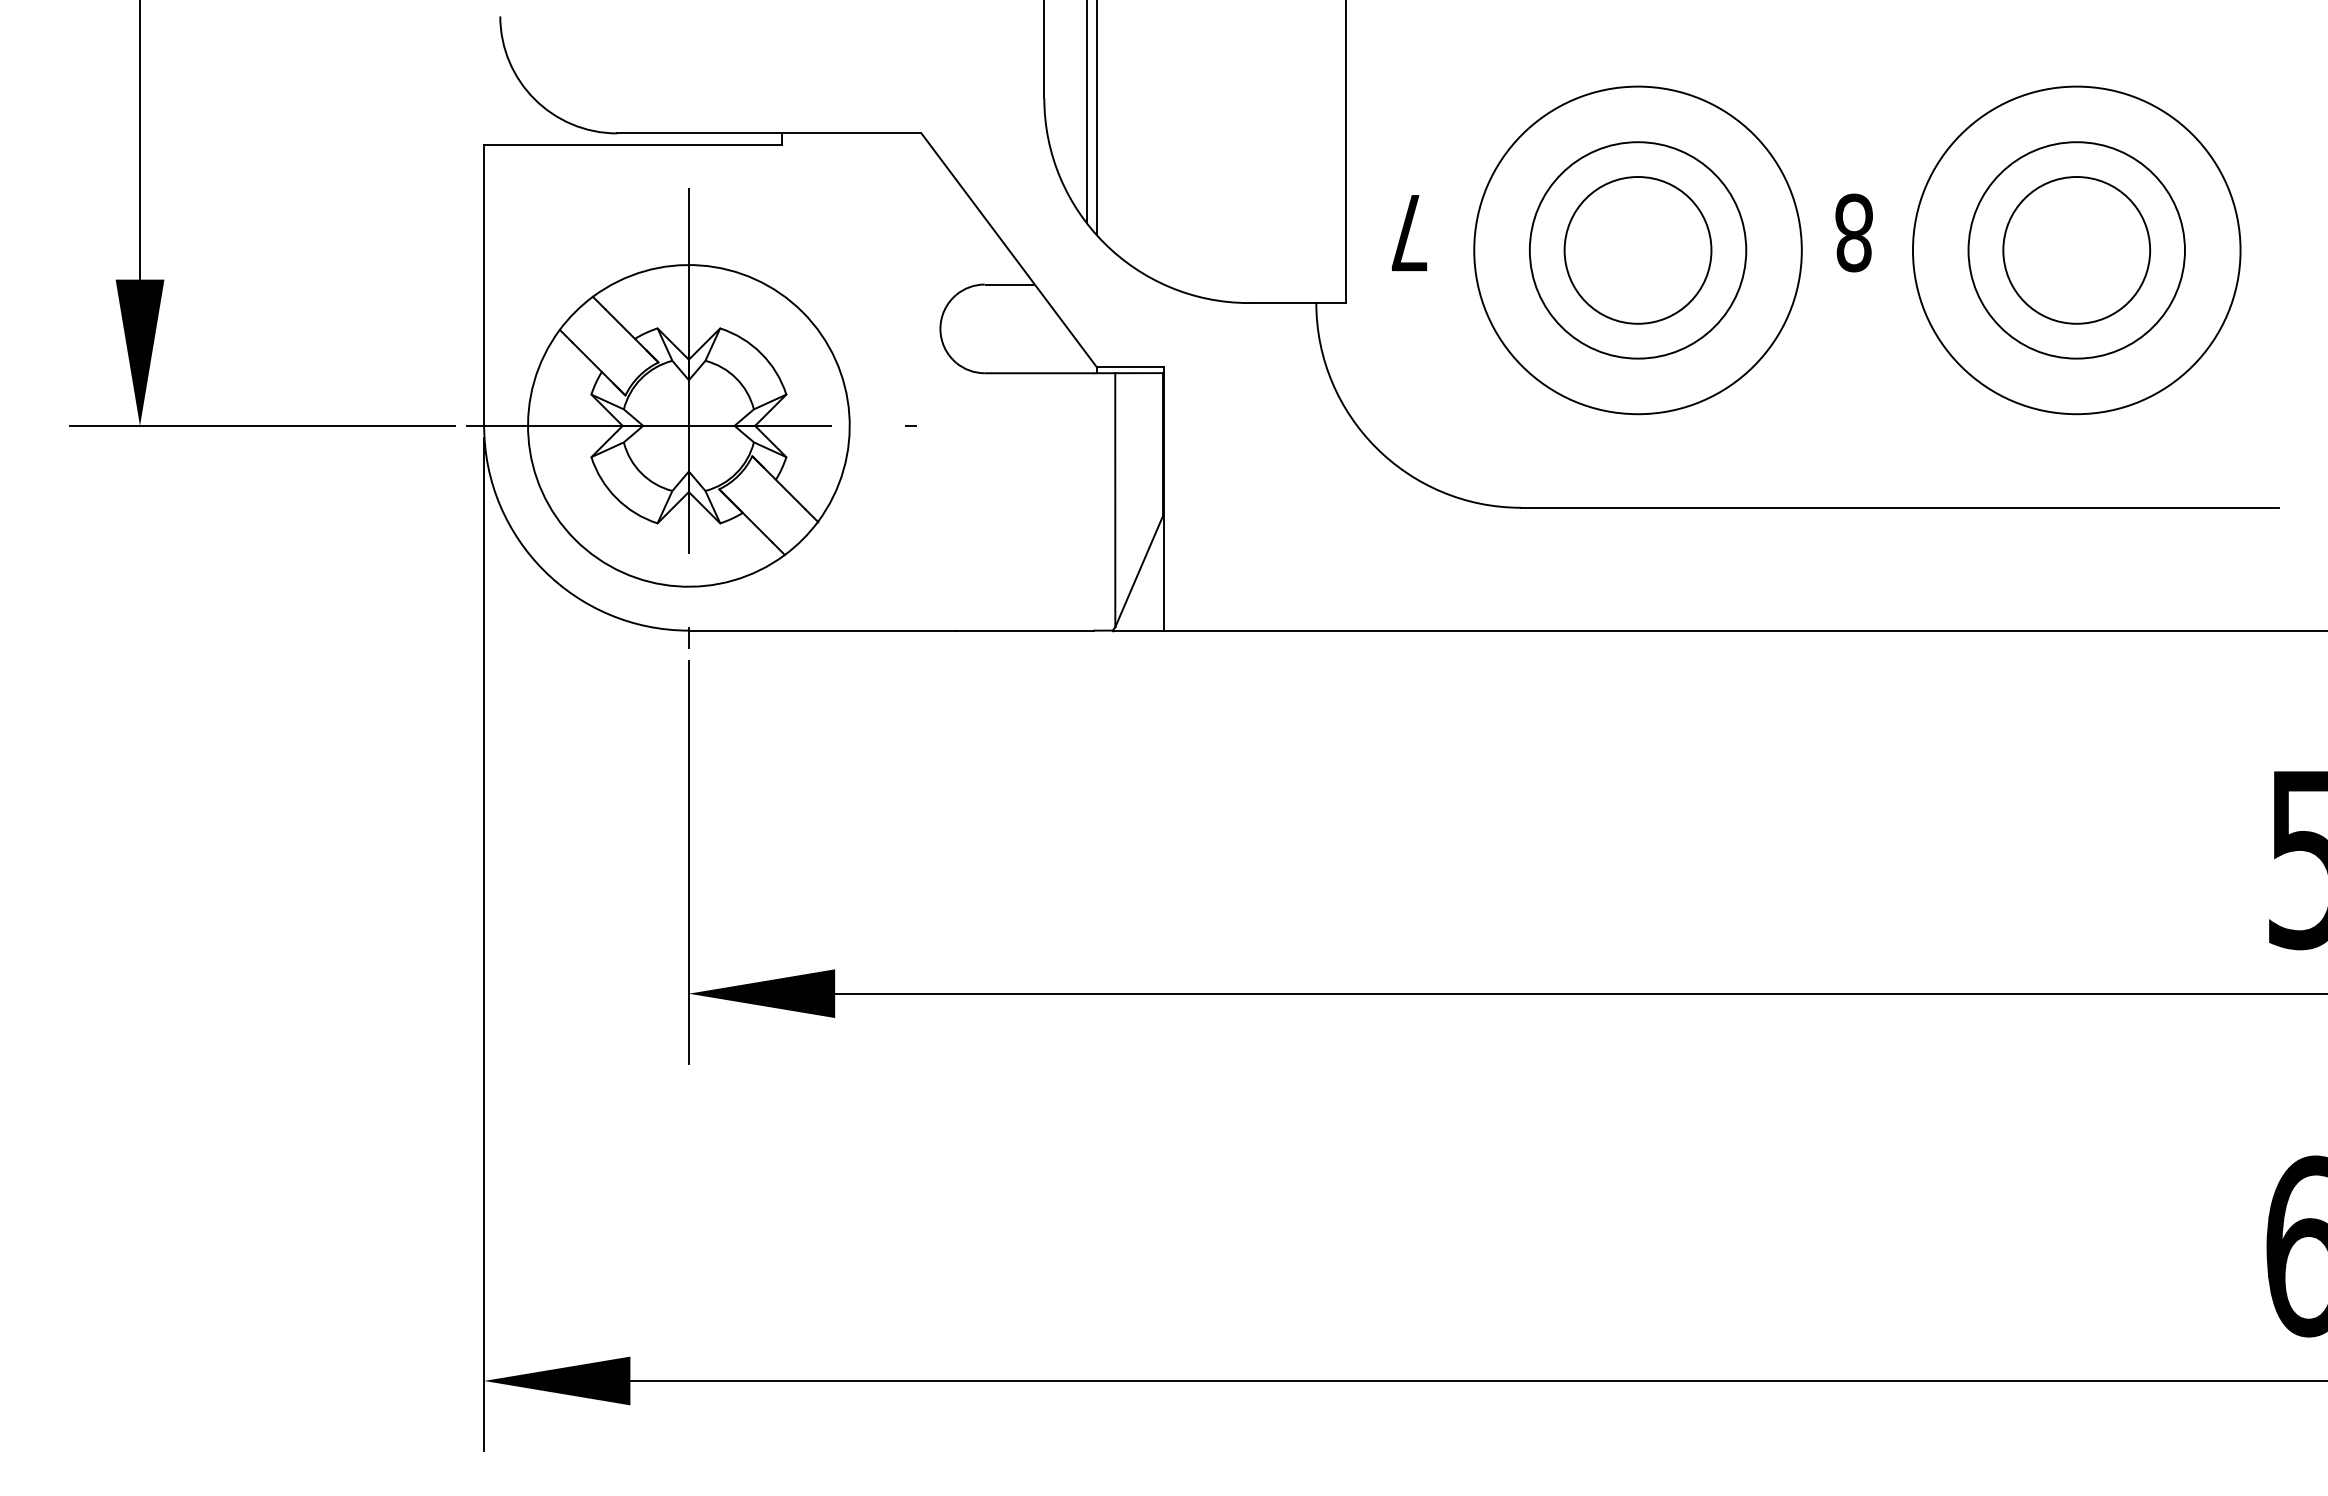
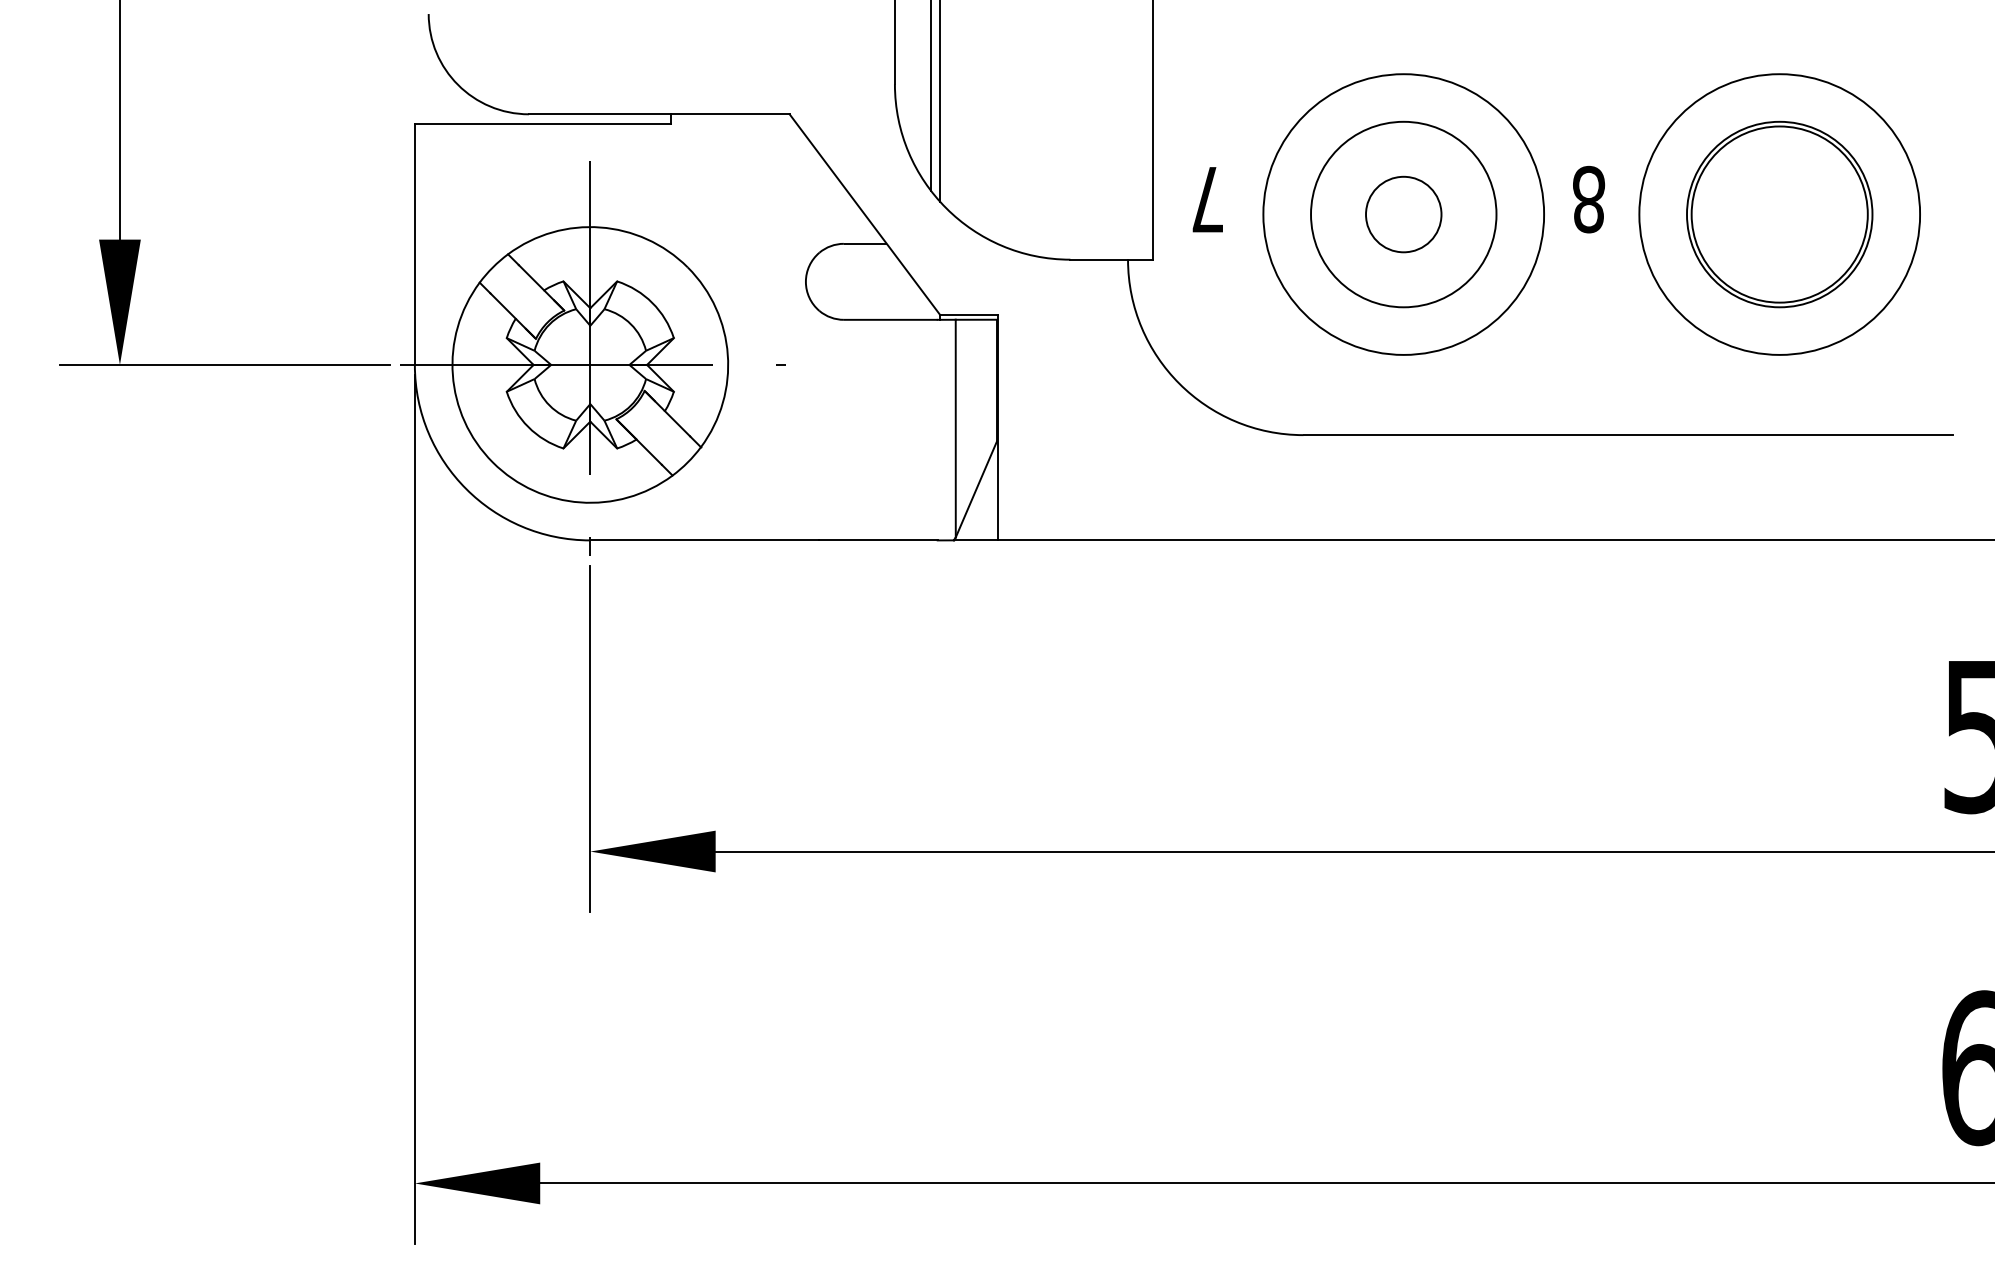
circle: (1637, 250) -> (1403, 214), size x0.6
circle: (2076, 250) -> (1779, 214), size x1.4

